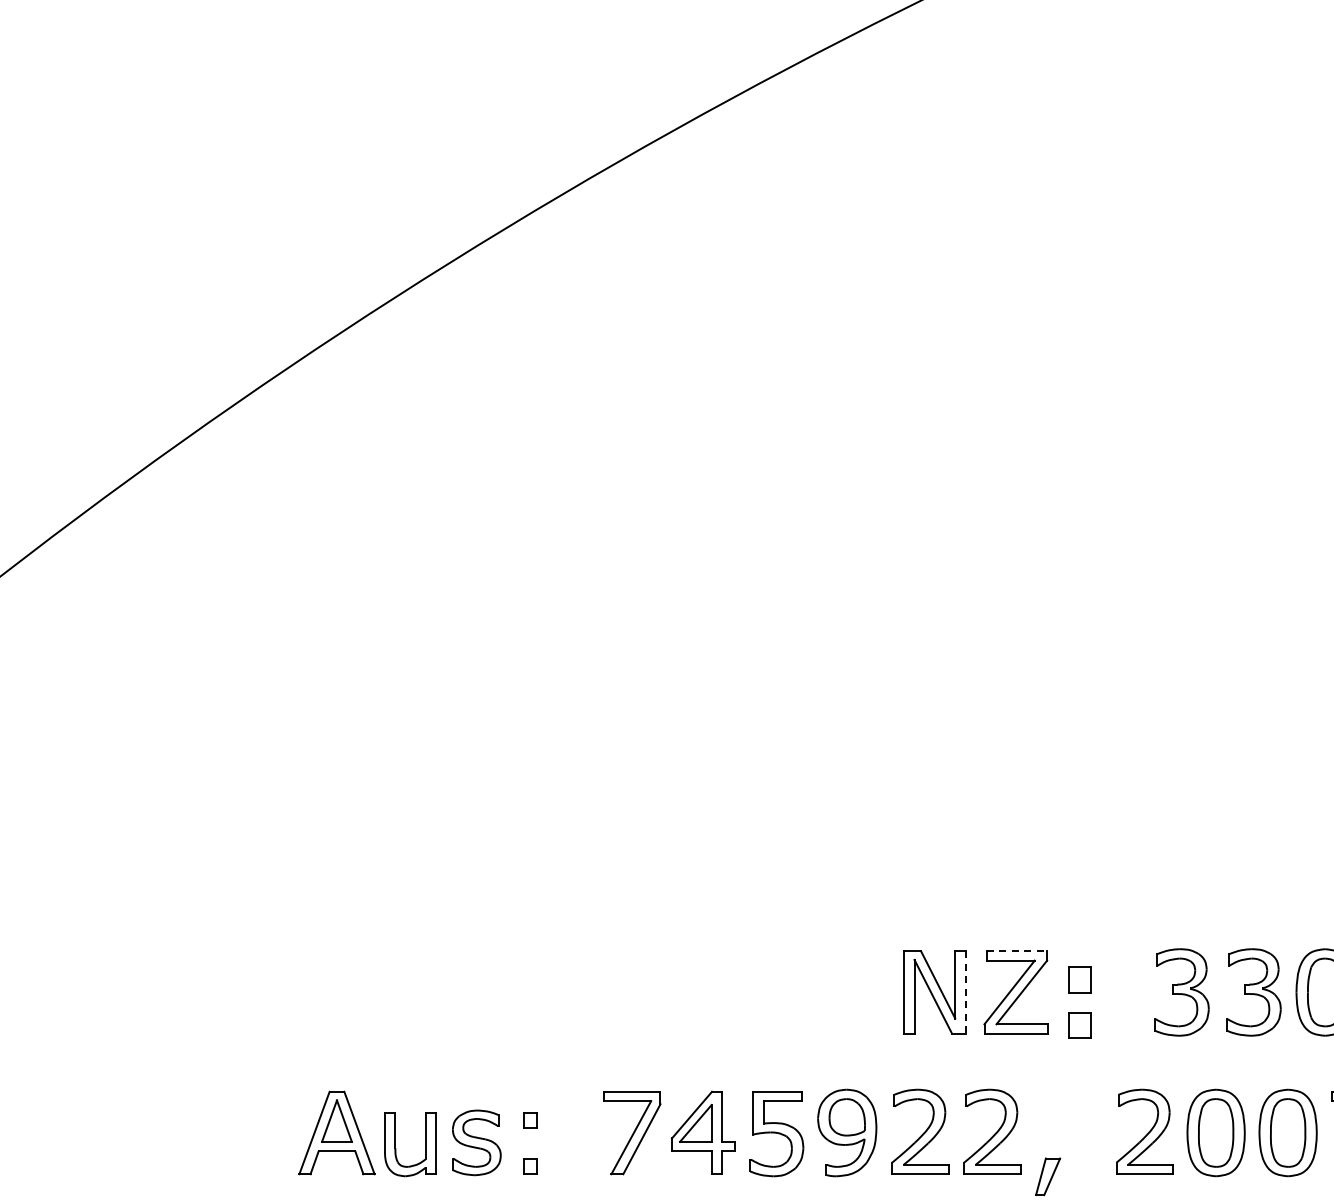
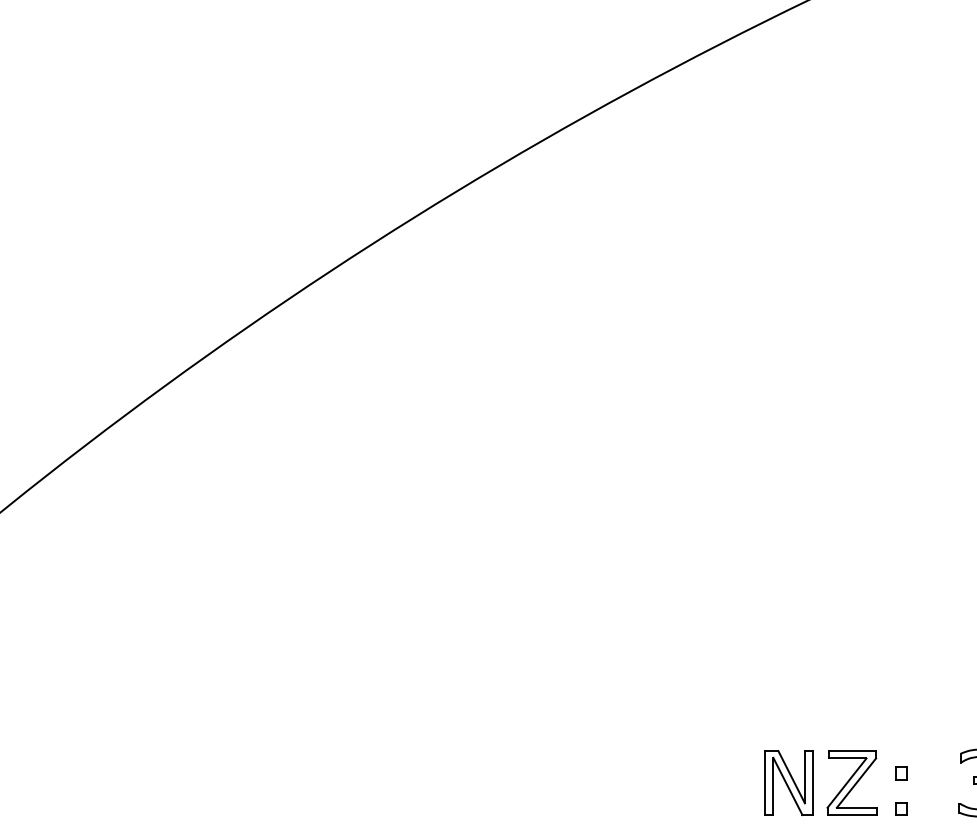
line: (1017, 951) -> (853, 751), dashed -> solid
part: (1079, 979) -> (901, 773), size x0.62
line: (965, 992) -> (812, 783), dashed -> solid
part: (1079, 1025) -> (901, 808), size x0.62

